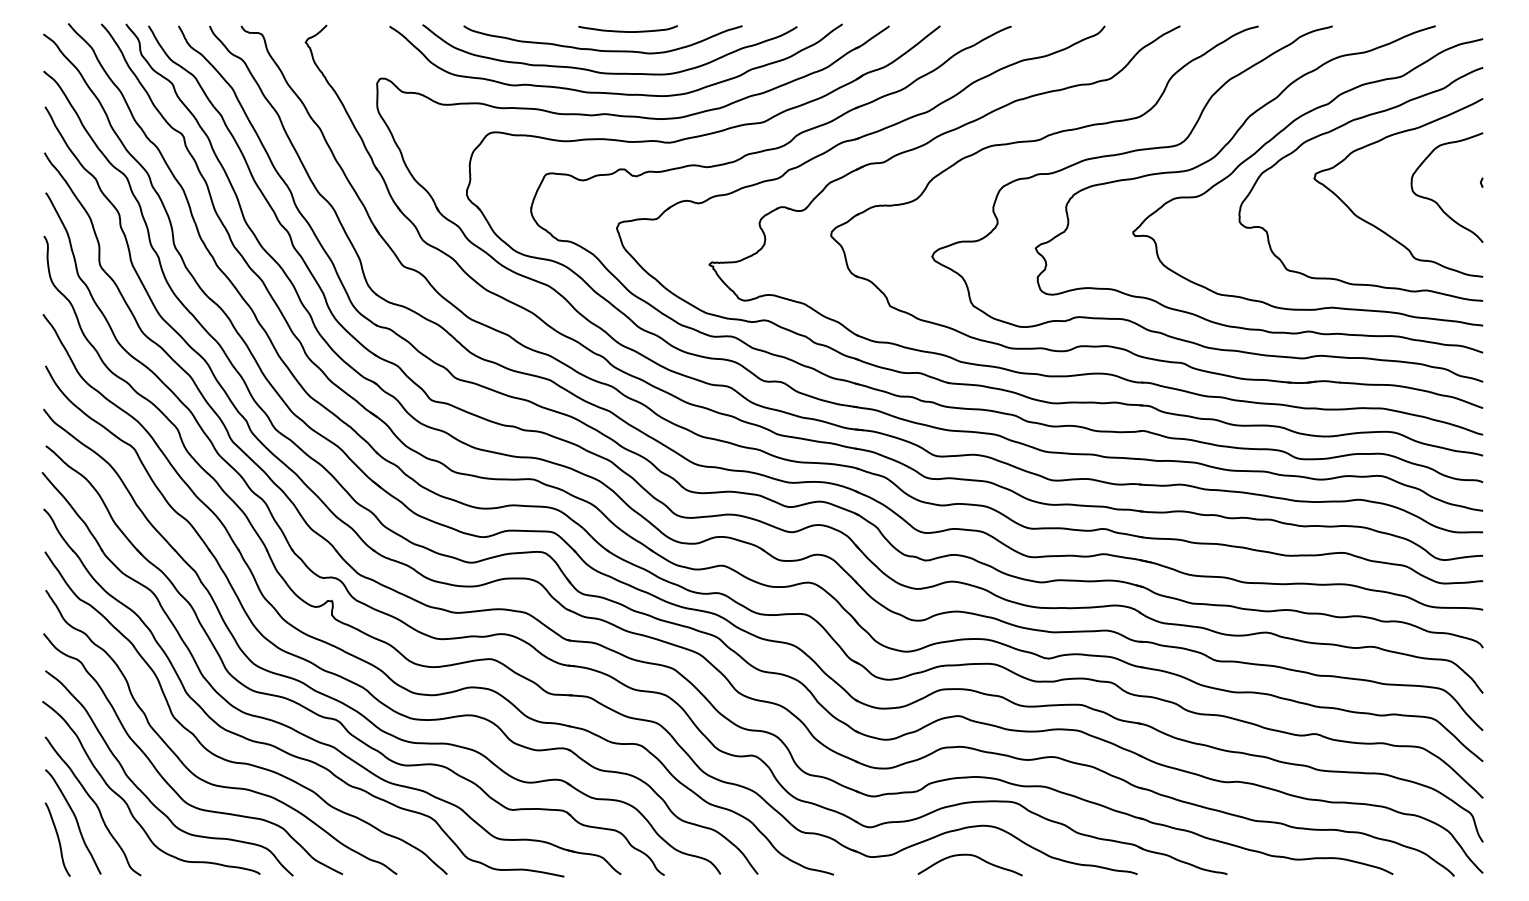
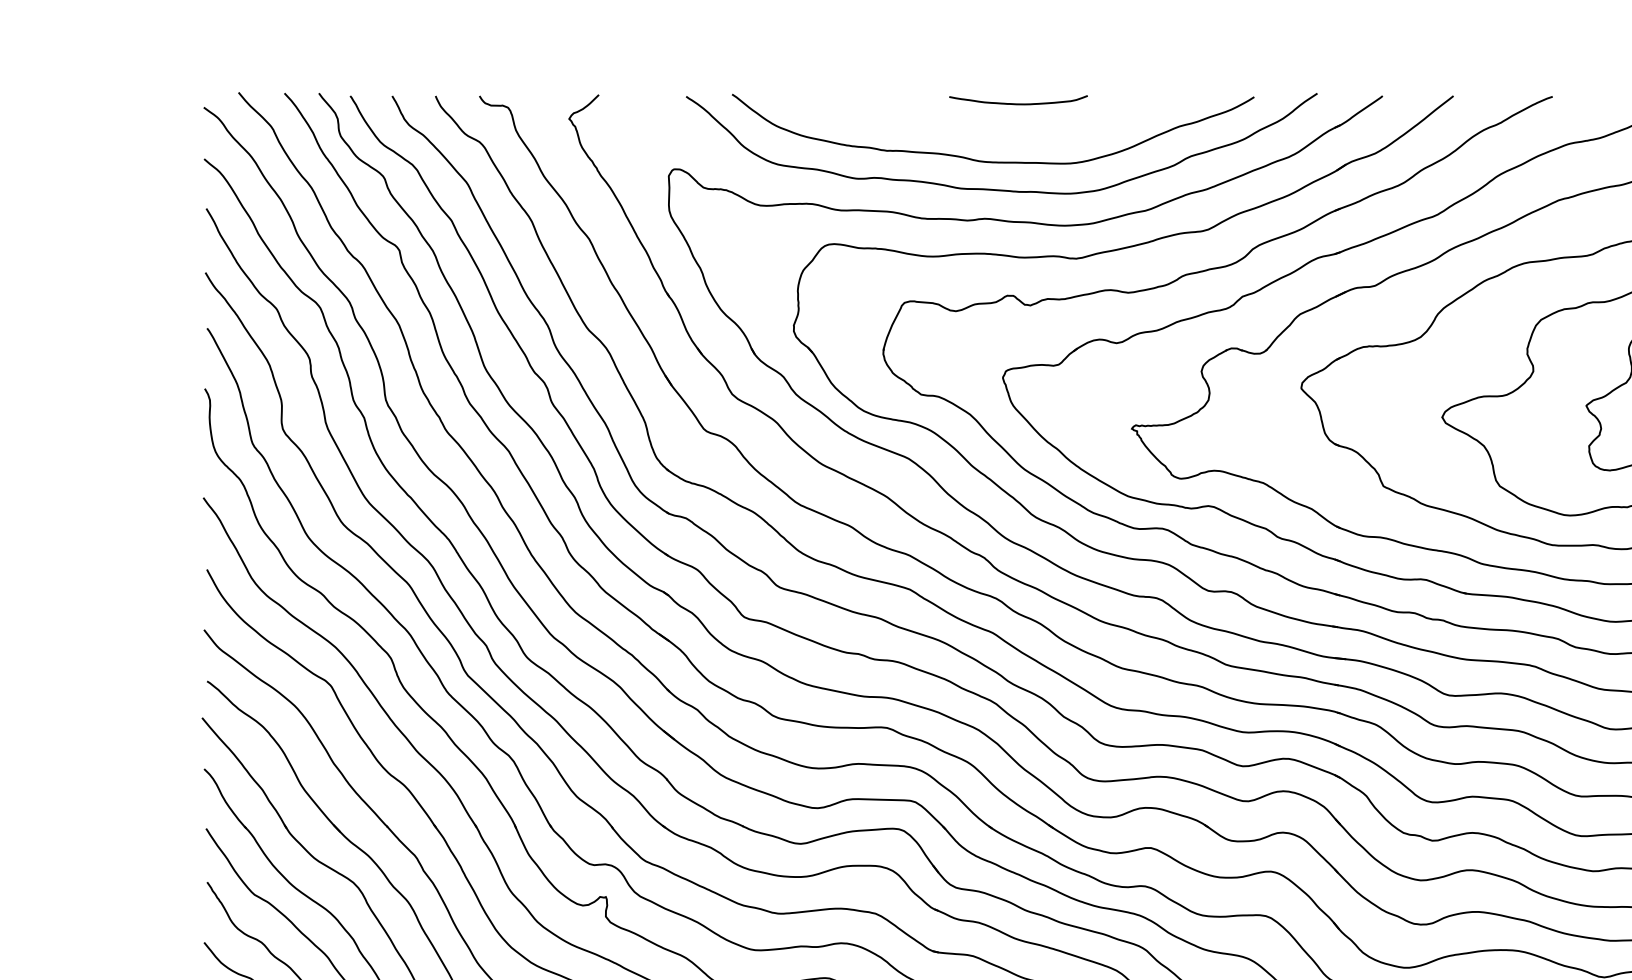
curve: (600, 49) -> (980, 128), removed

